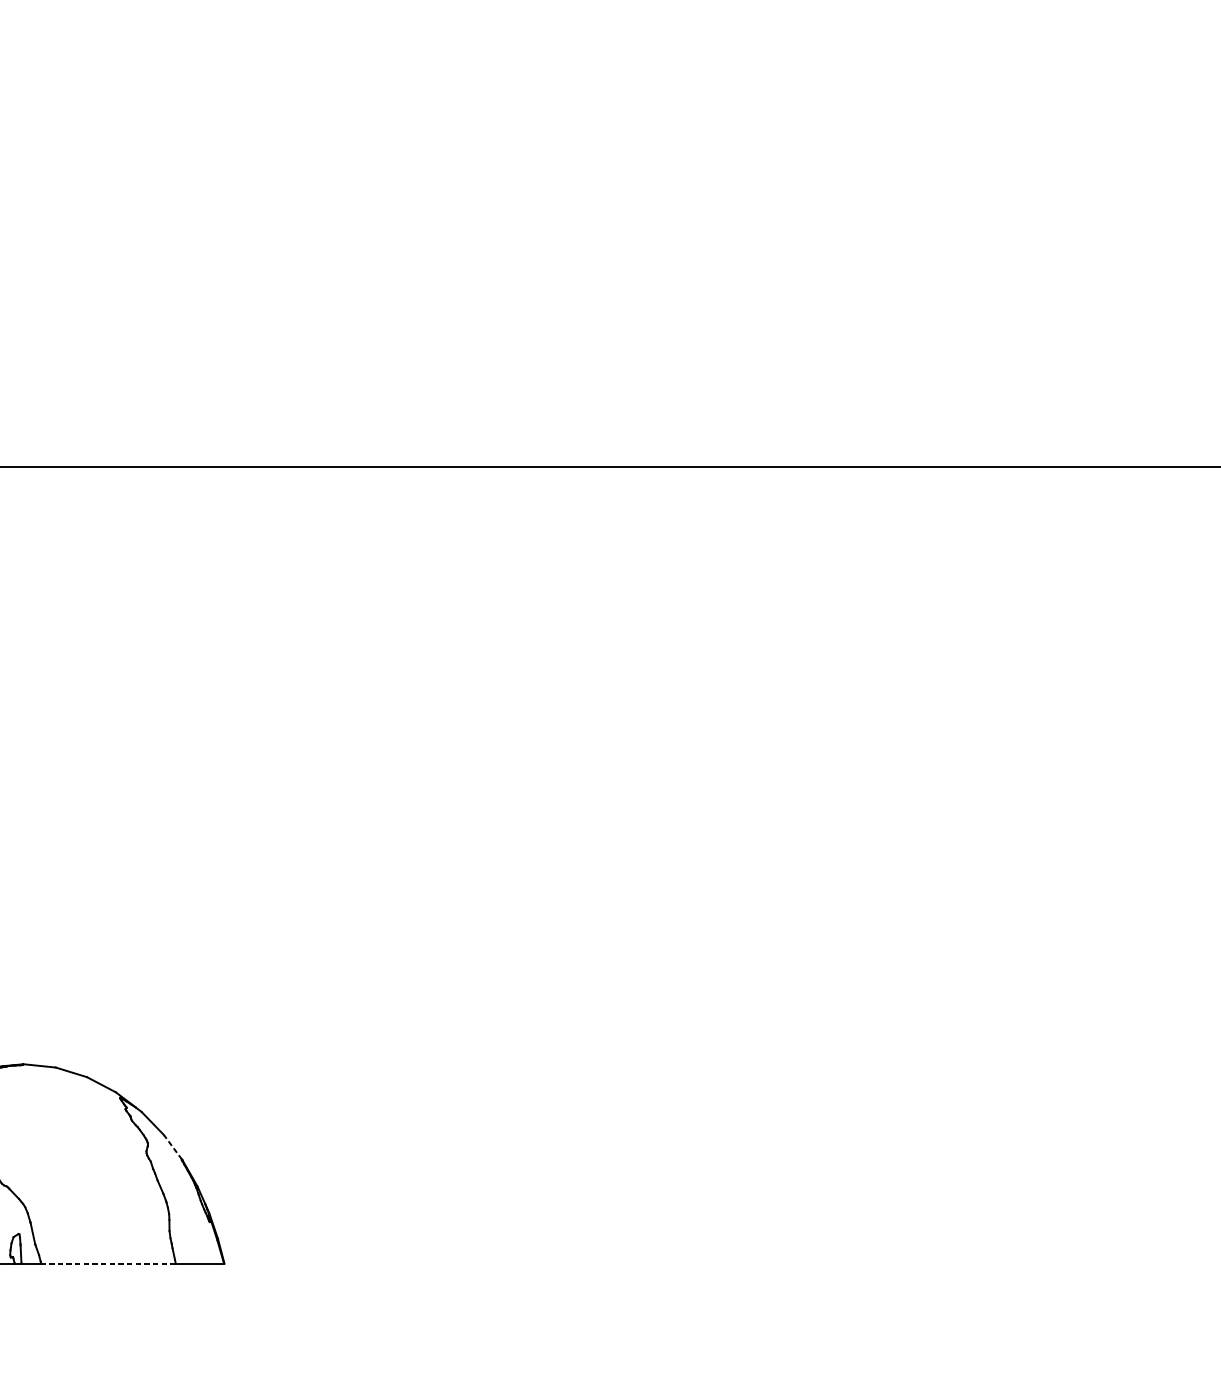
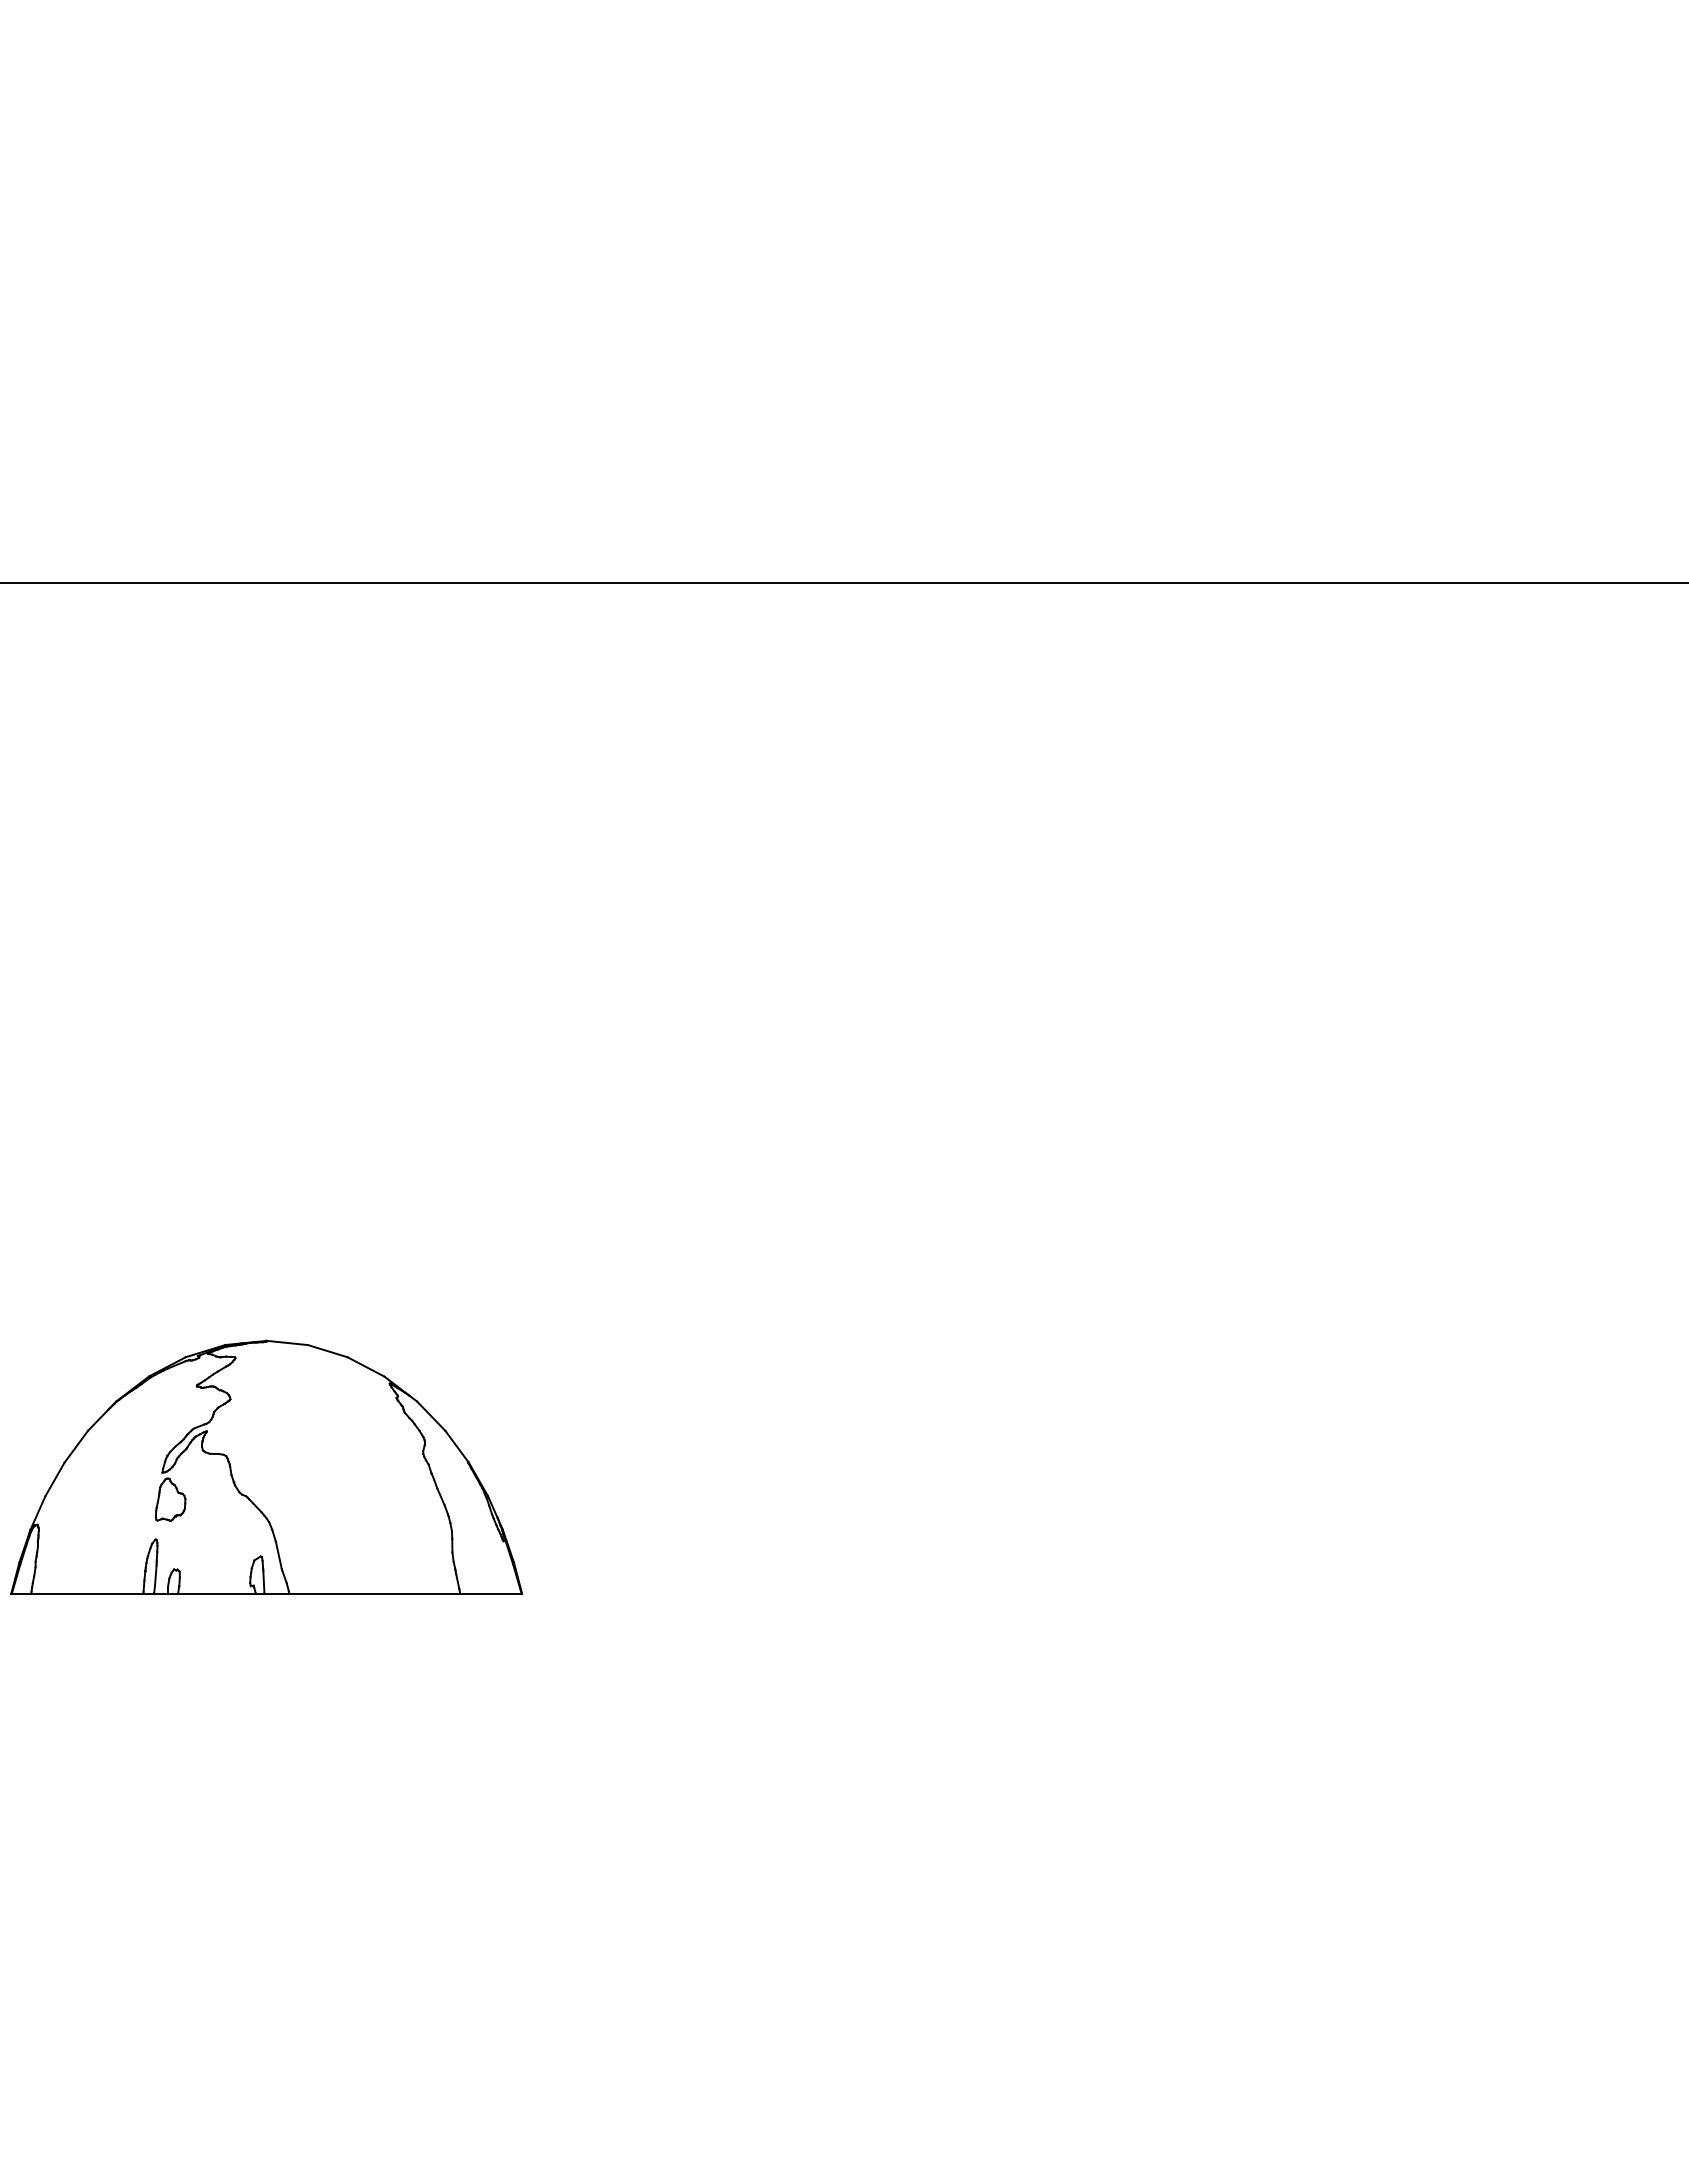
line: (172, 1147) -> (456, 1446), dashed -> solid
line: (108, 1263) -> (374, 1594), dashed -> solid

